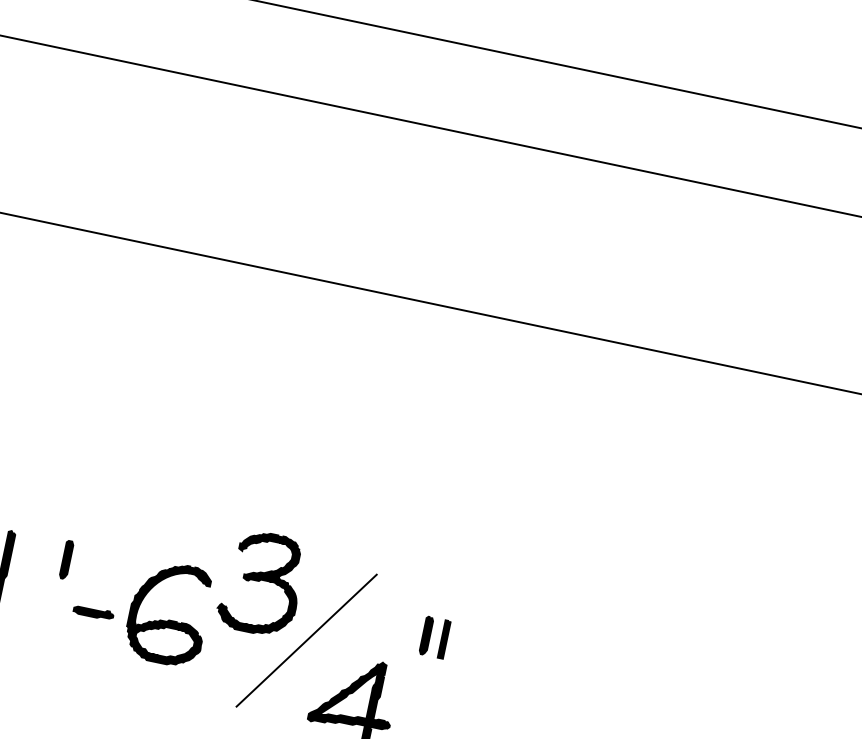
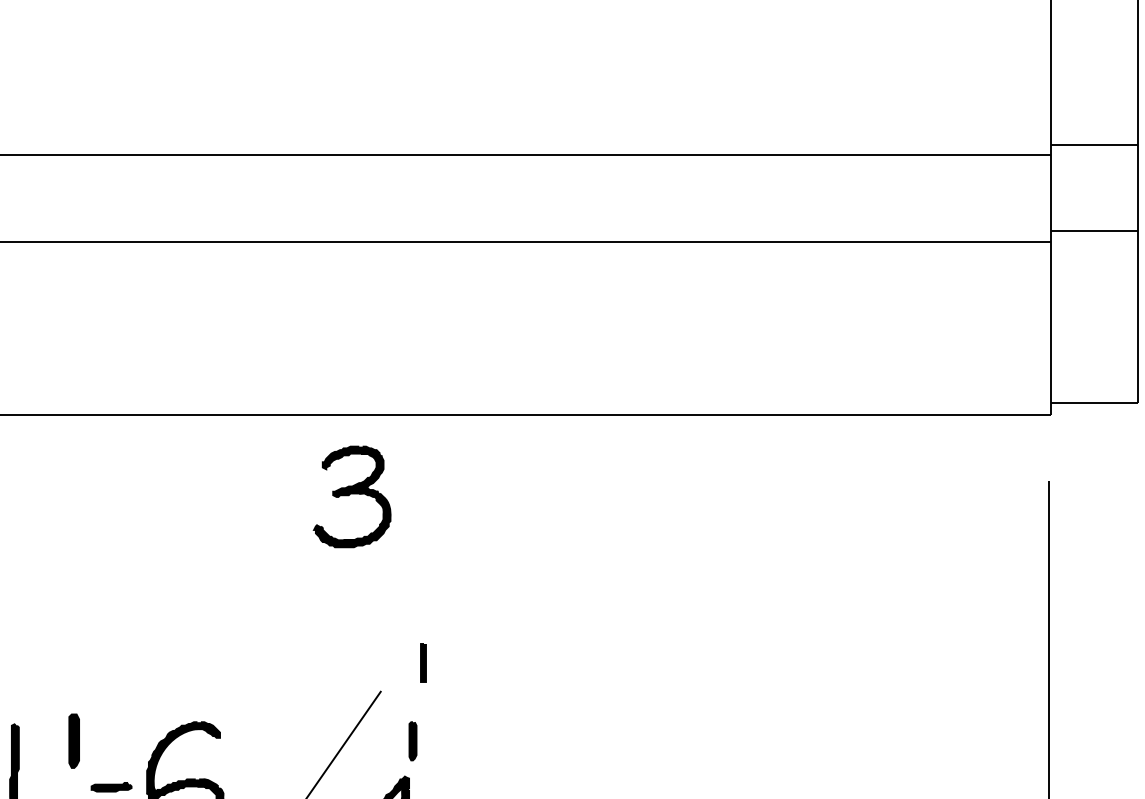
part: (66, 560) -> (74, 741), size x1.4
part: (261, 582) -> (351, 496), moved
part: (425, 635) -> (412, 741), moved
part: (444, 638) -> (423, 662), moved

